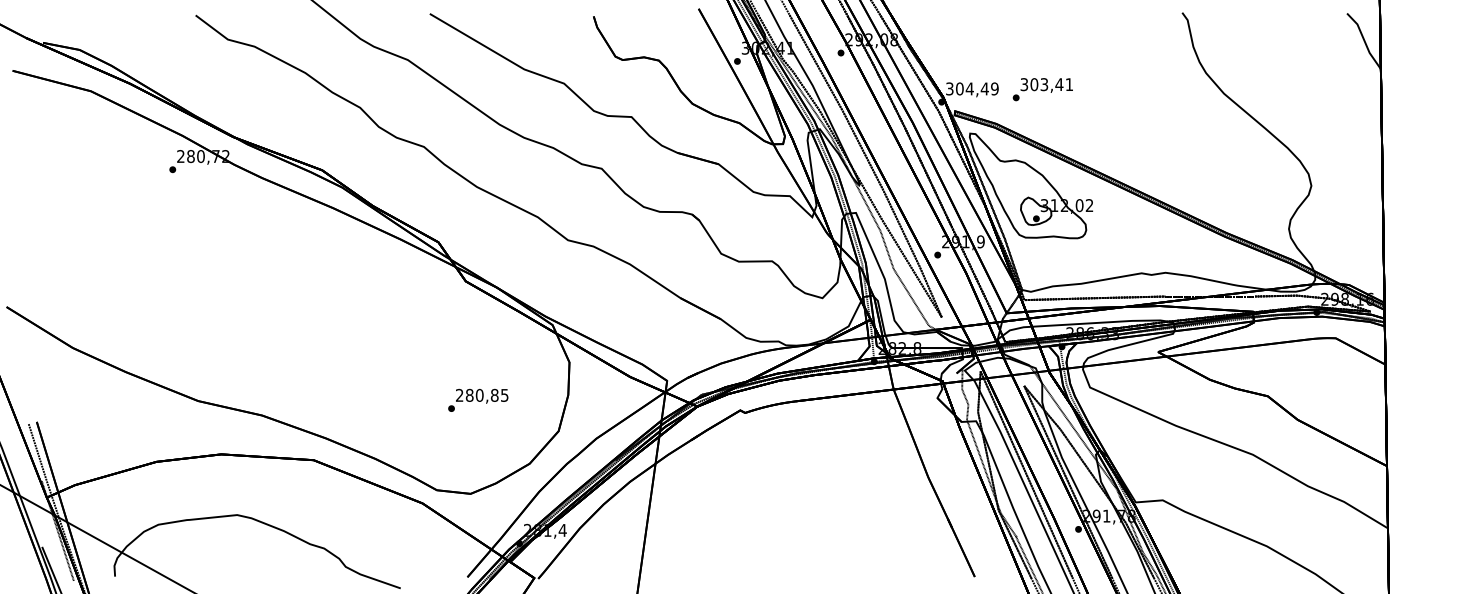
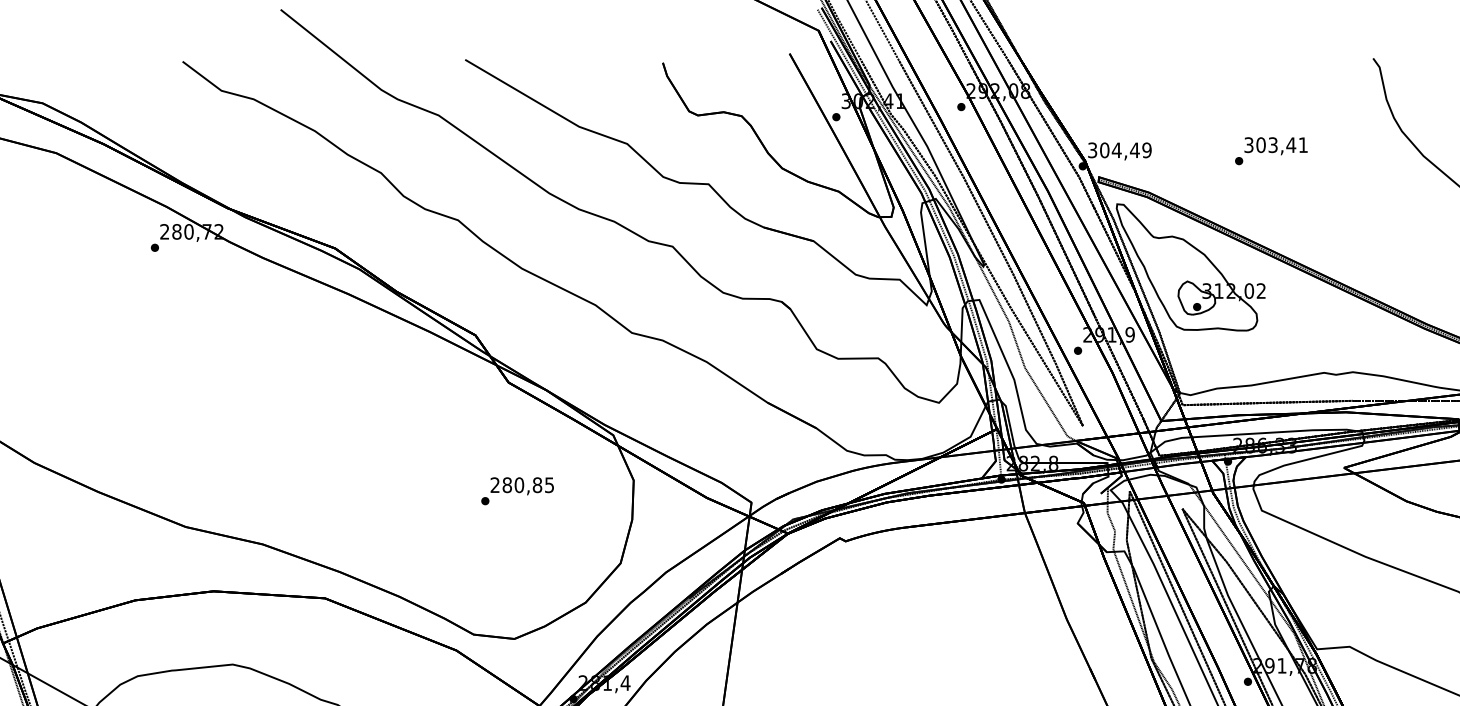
text: (1042, 89) -> (1270, 151), moved
text: (478, 399) -> (517, 490), moved

